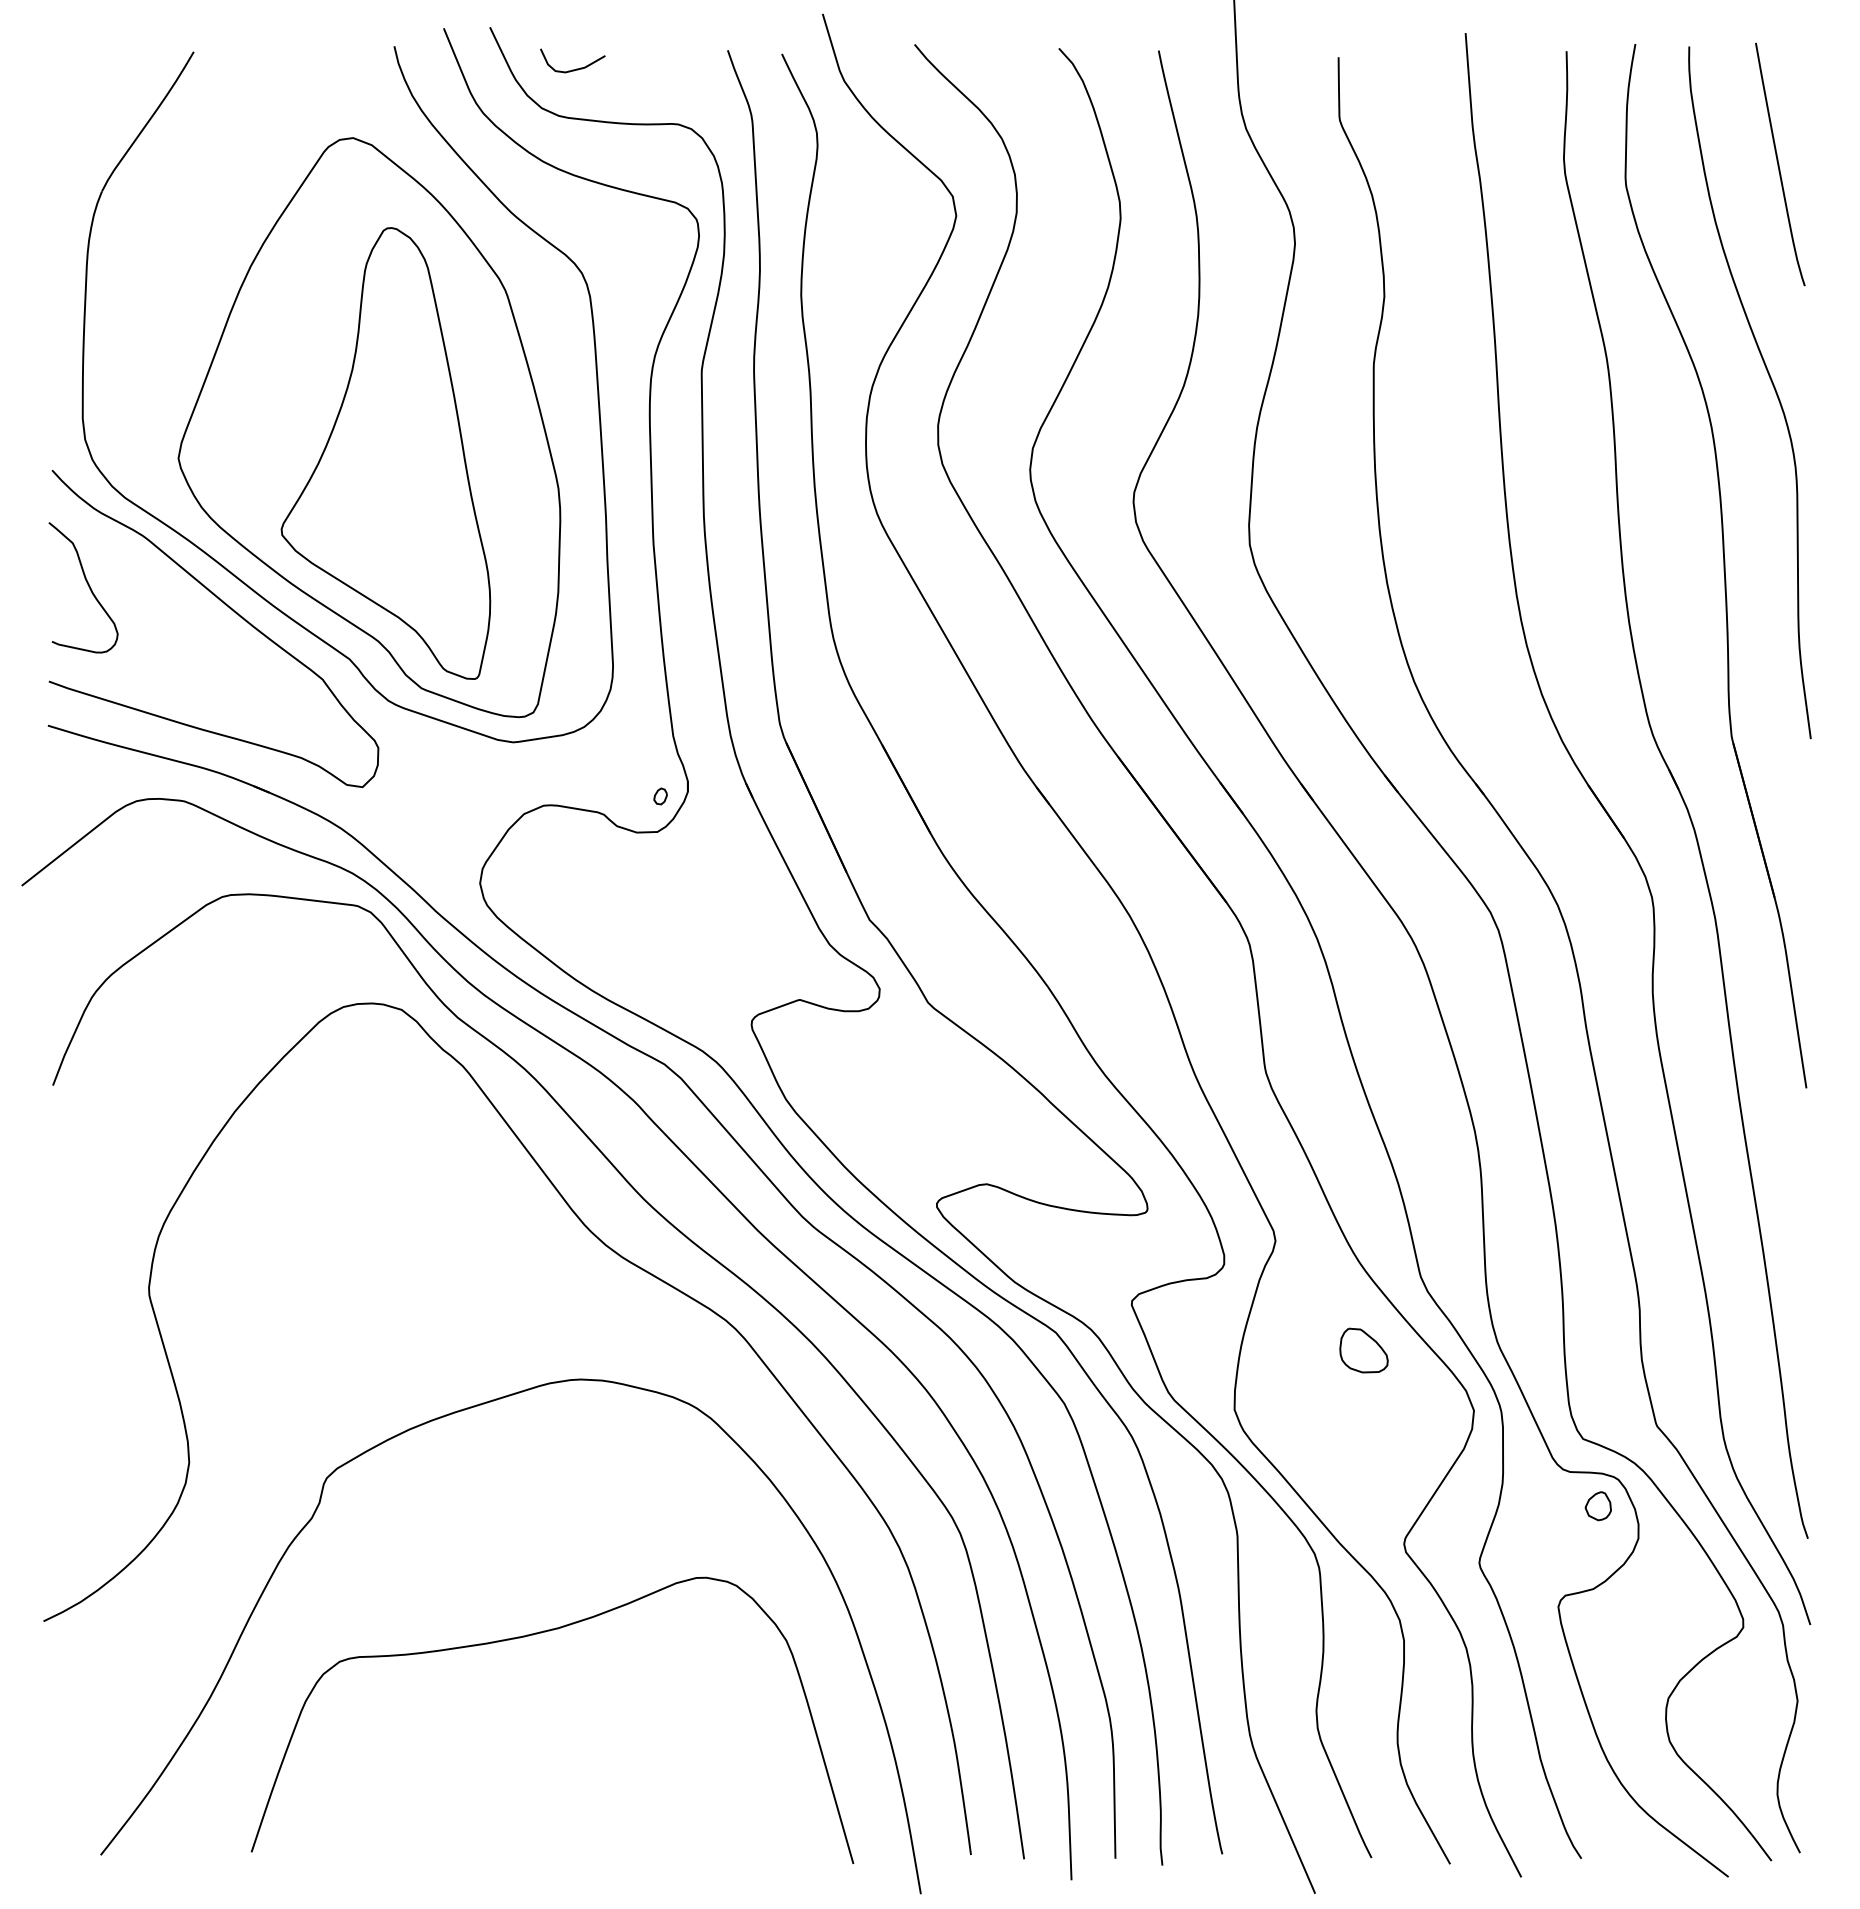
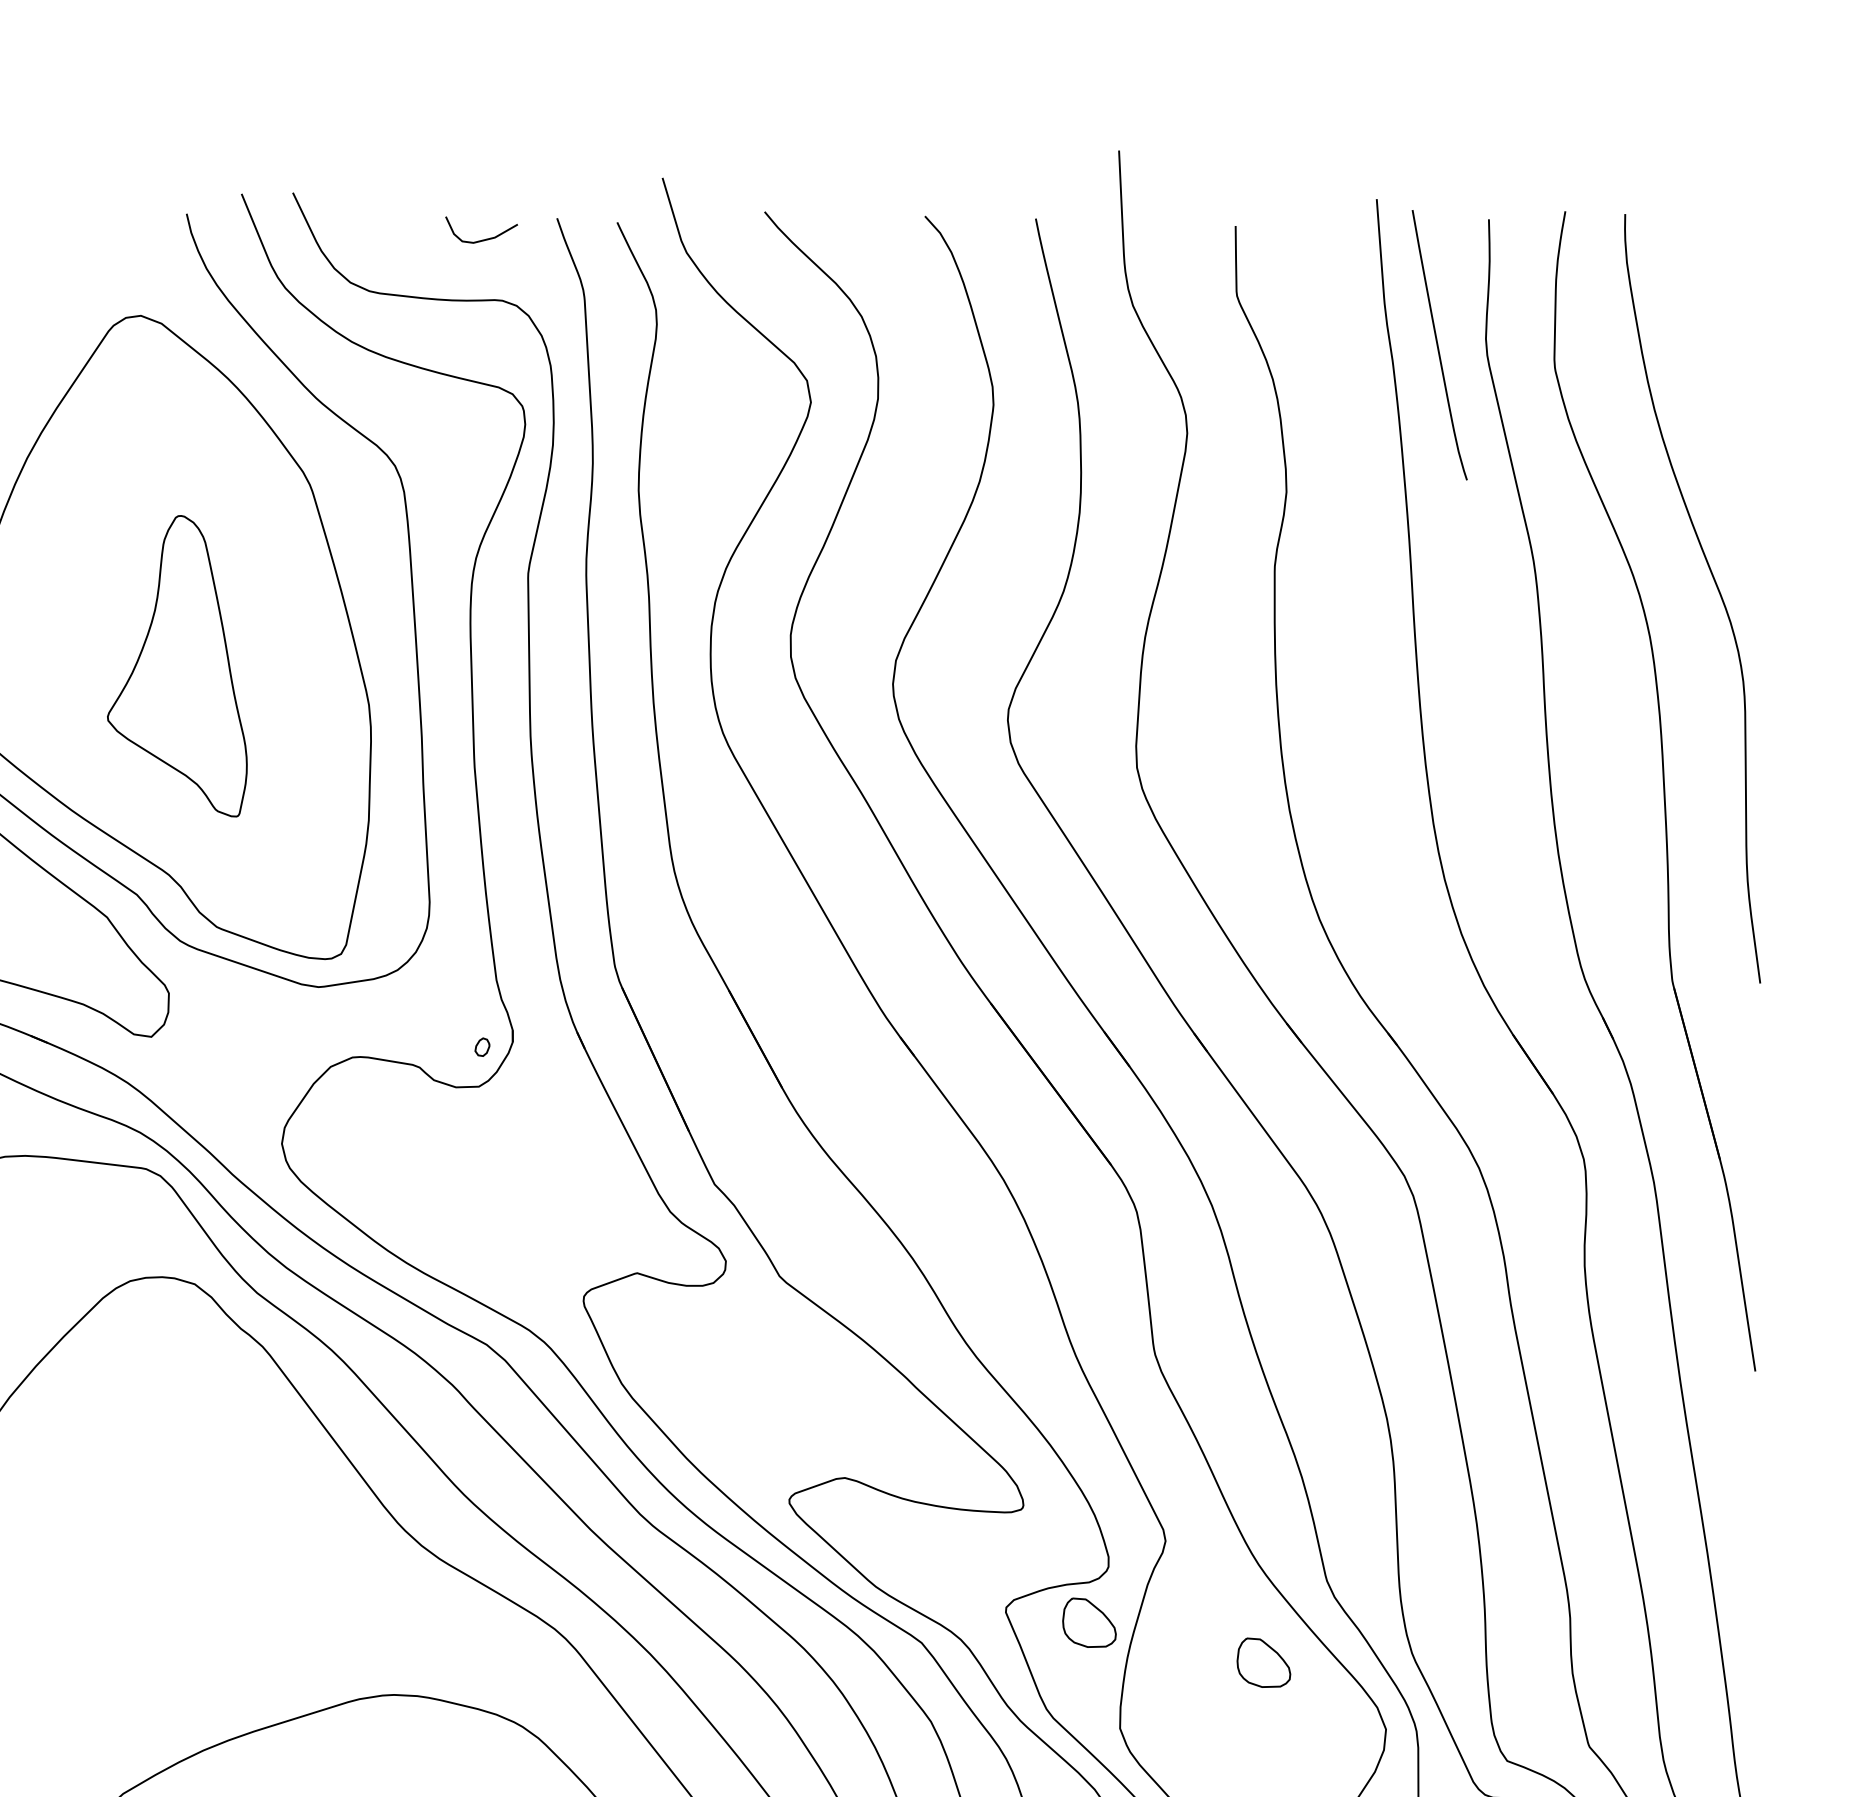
curve: (576, 68) -> (485, 238), moved
curve: (1779, 164) -> (1438, 345), moved
part: (385, 453) -> (176, 666), size x0.6
part: (1206, 1314) -> (1088, 1622), added

